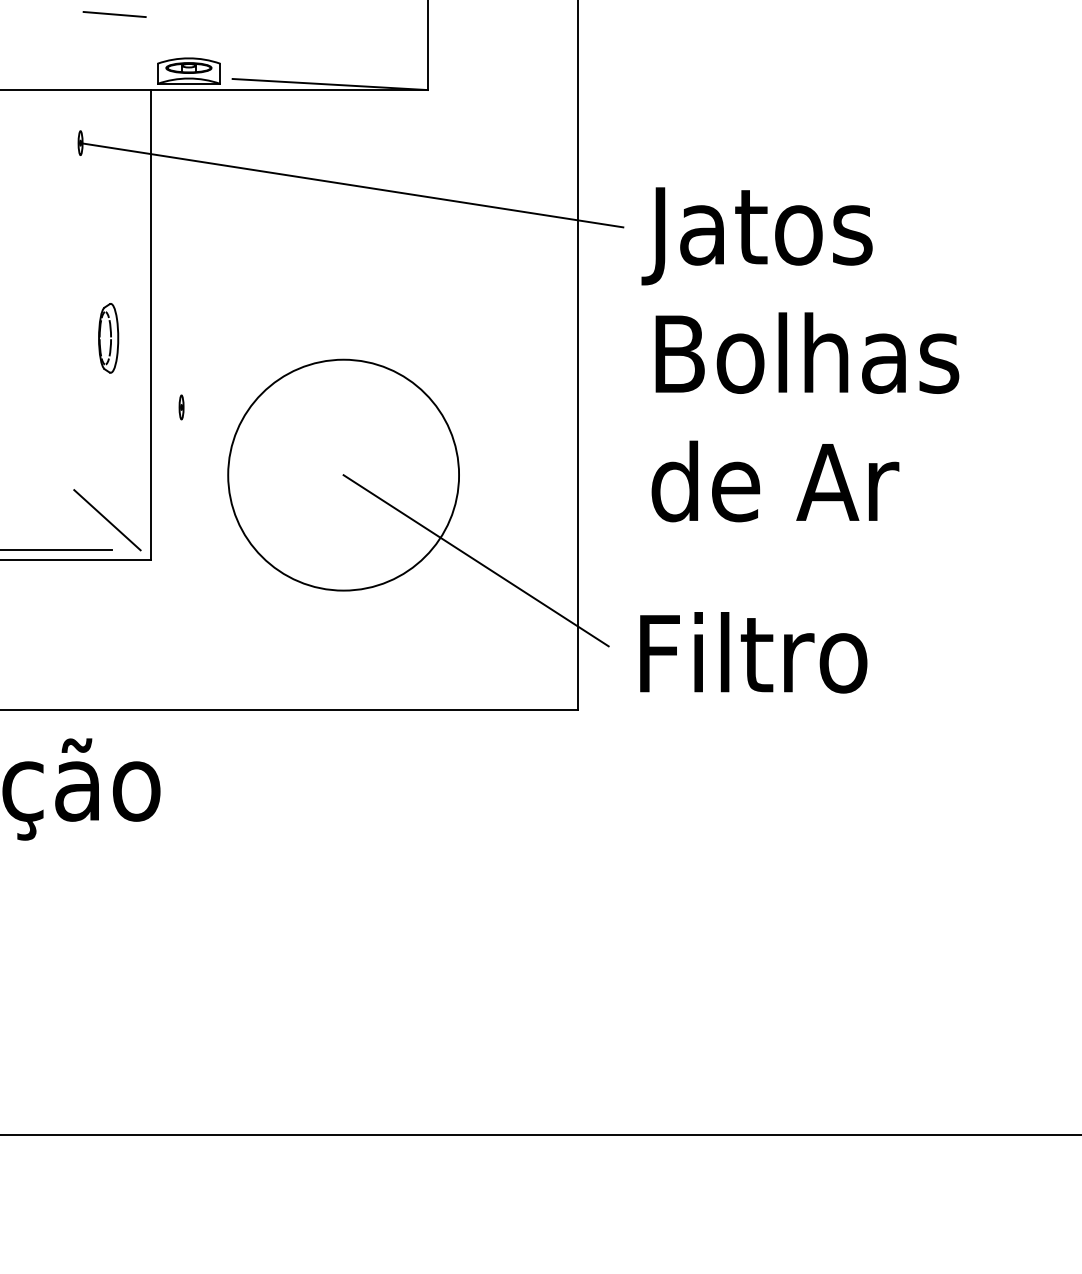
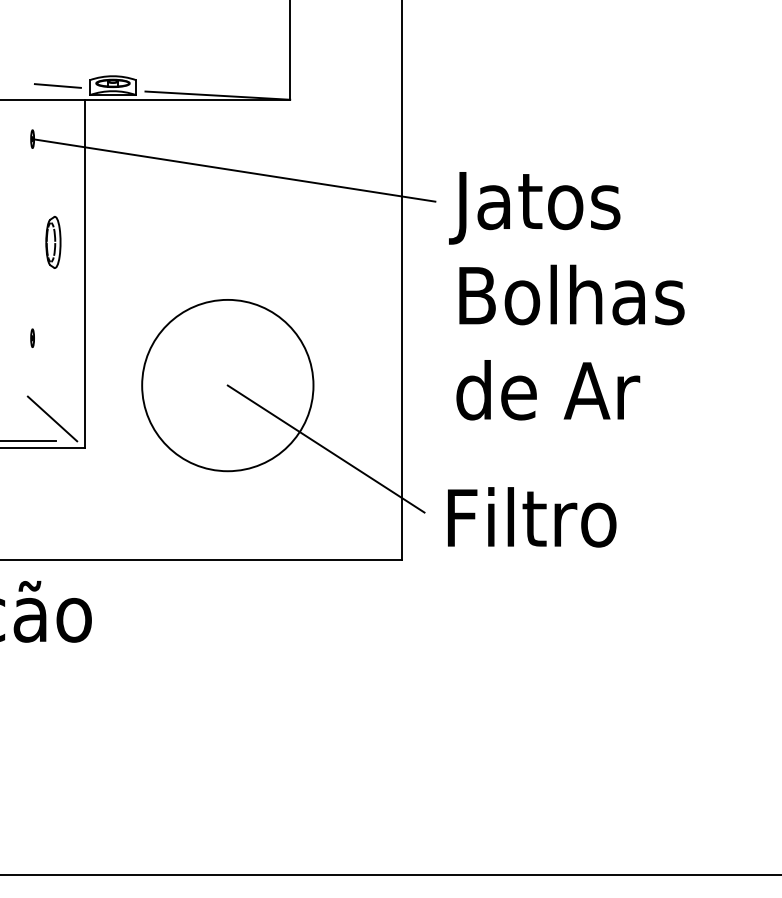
line: (114, 14) -> (57, 85), moved
part: (108, 338) -> (53, 242), moved
part: (181, 407) -> (32, 338), moved

